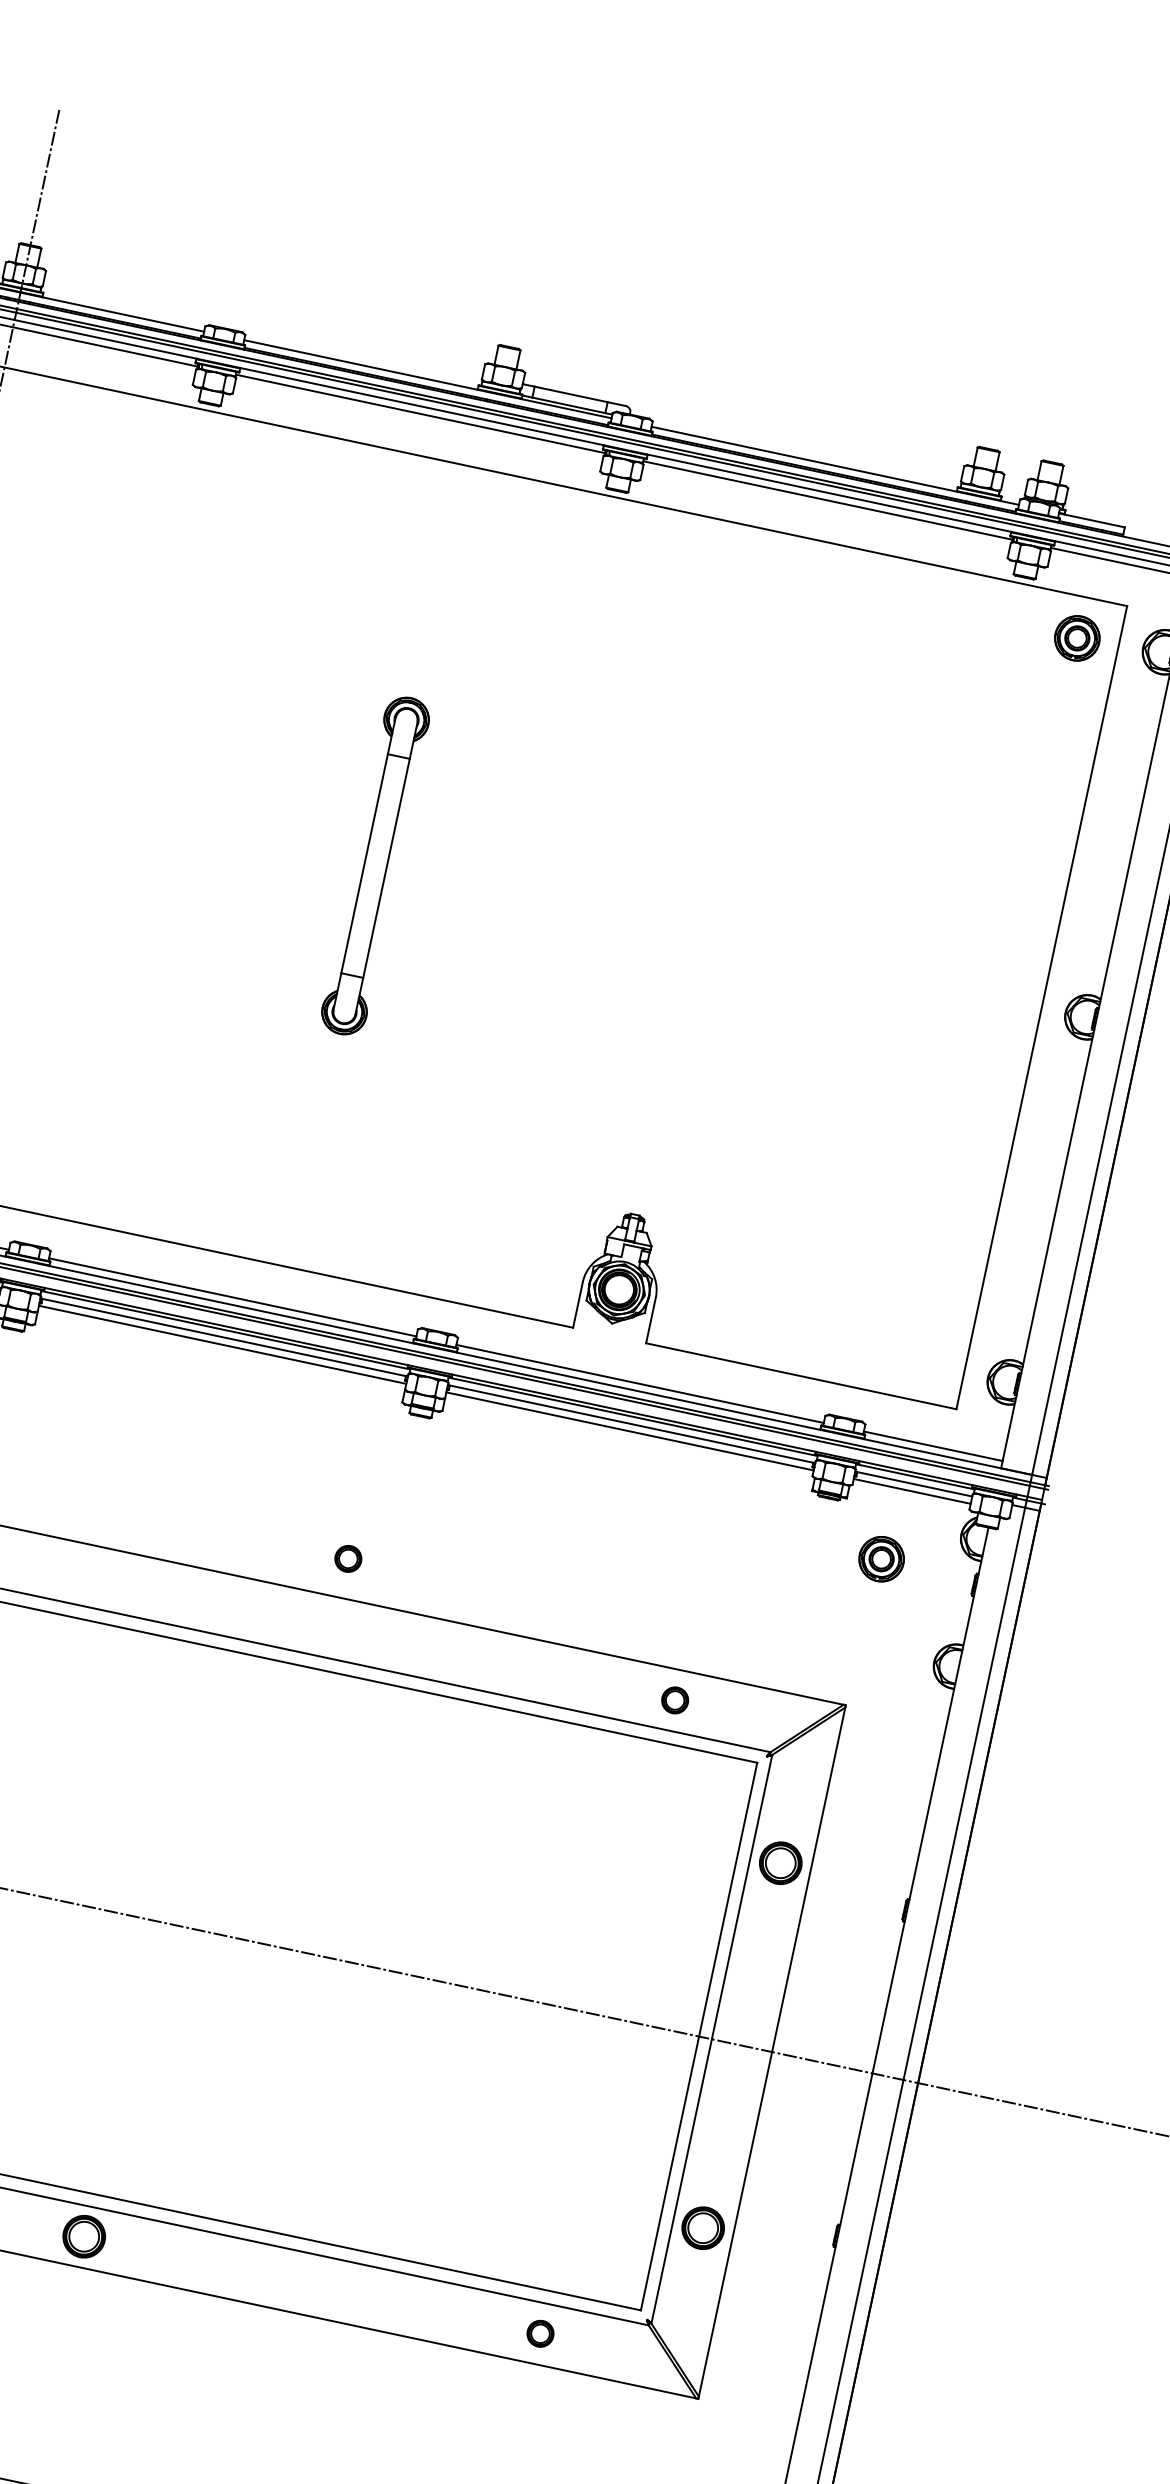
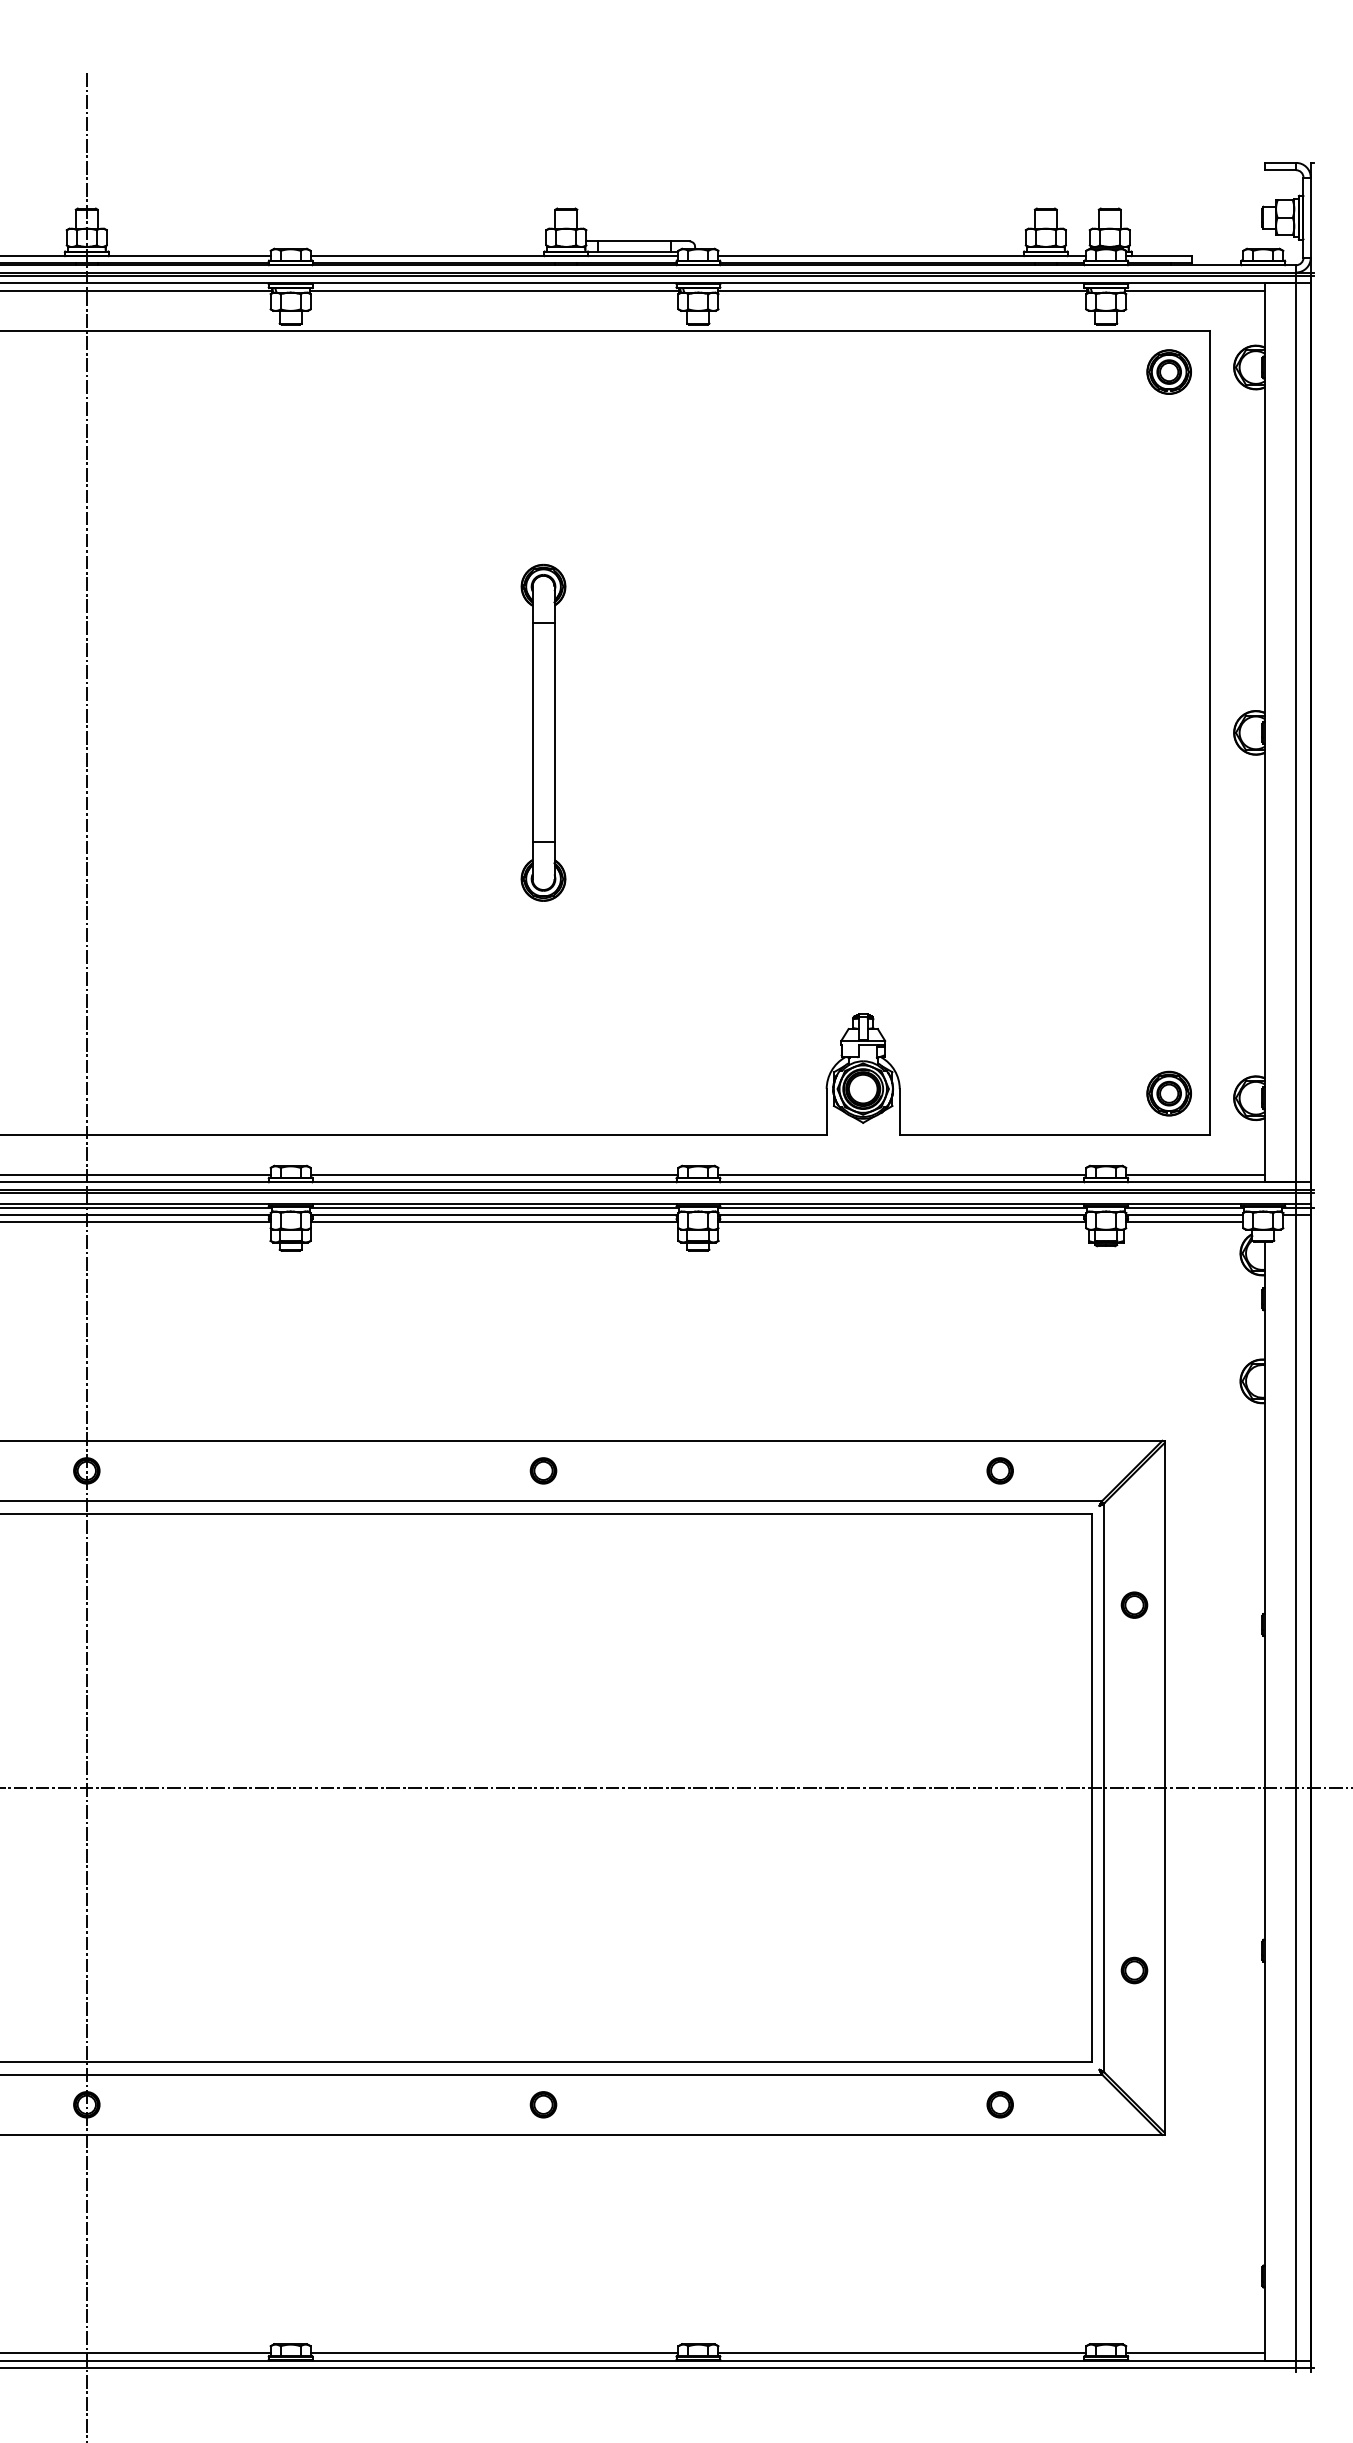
part: (348, 1558) -> (543, 1470), moved
part: (880, 1558) -> (1168, 1093), moved
part: (780, 1862) -> (1134, 1604), size x0.62
part: (703, 2228) -> (1134, 1970), size x0.62
part: (84, 2236) -> (543, 2104), size x0.62

